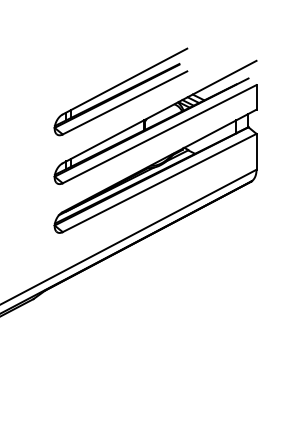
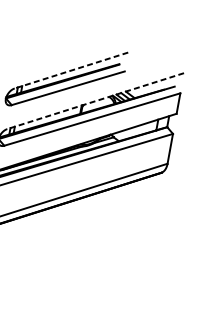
line: (124, 81) -> (71, 70), solid -> dashed
line: (159, 112) -> (95, 101), solid -> dashed

